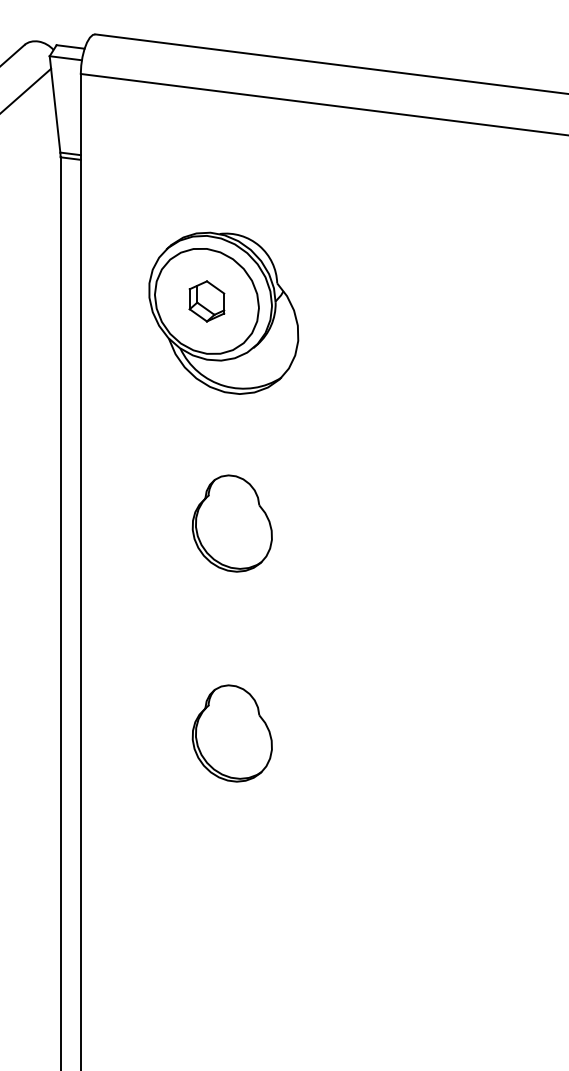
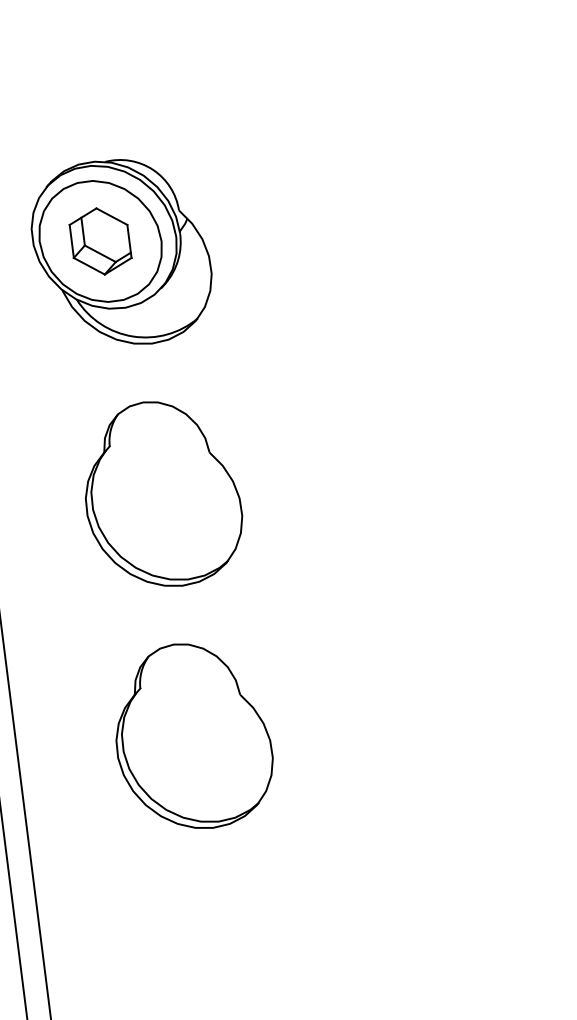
part: (206, 301) -> (100, 241), size x1.43
part: (232, 523) -> (162, 493), size x1.67
part: (232, 733) -> (193, 736), size x1.67

